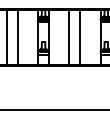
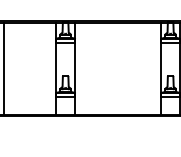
line: (17, 37) -> (22, 68), removed
line: (69, 37) -> (109, 68), removed
line: (80, 37) -> (127, 68), removed

